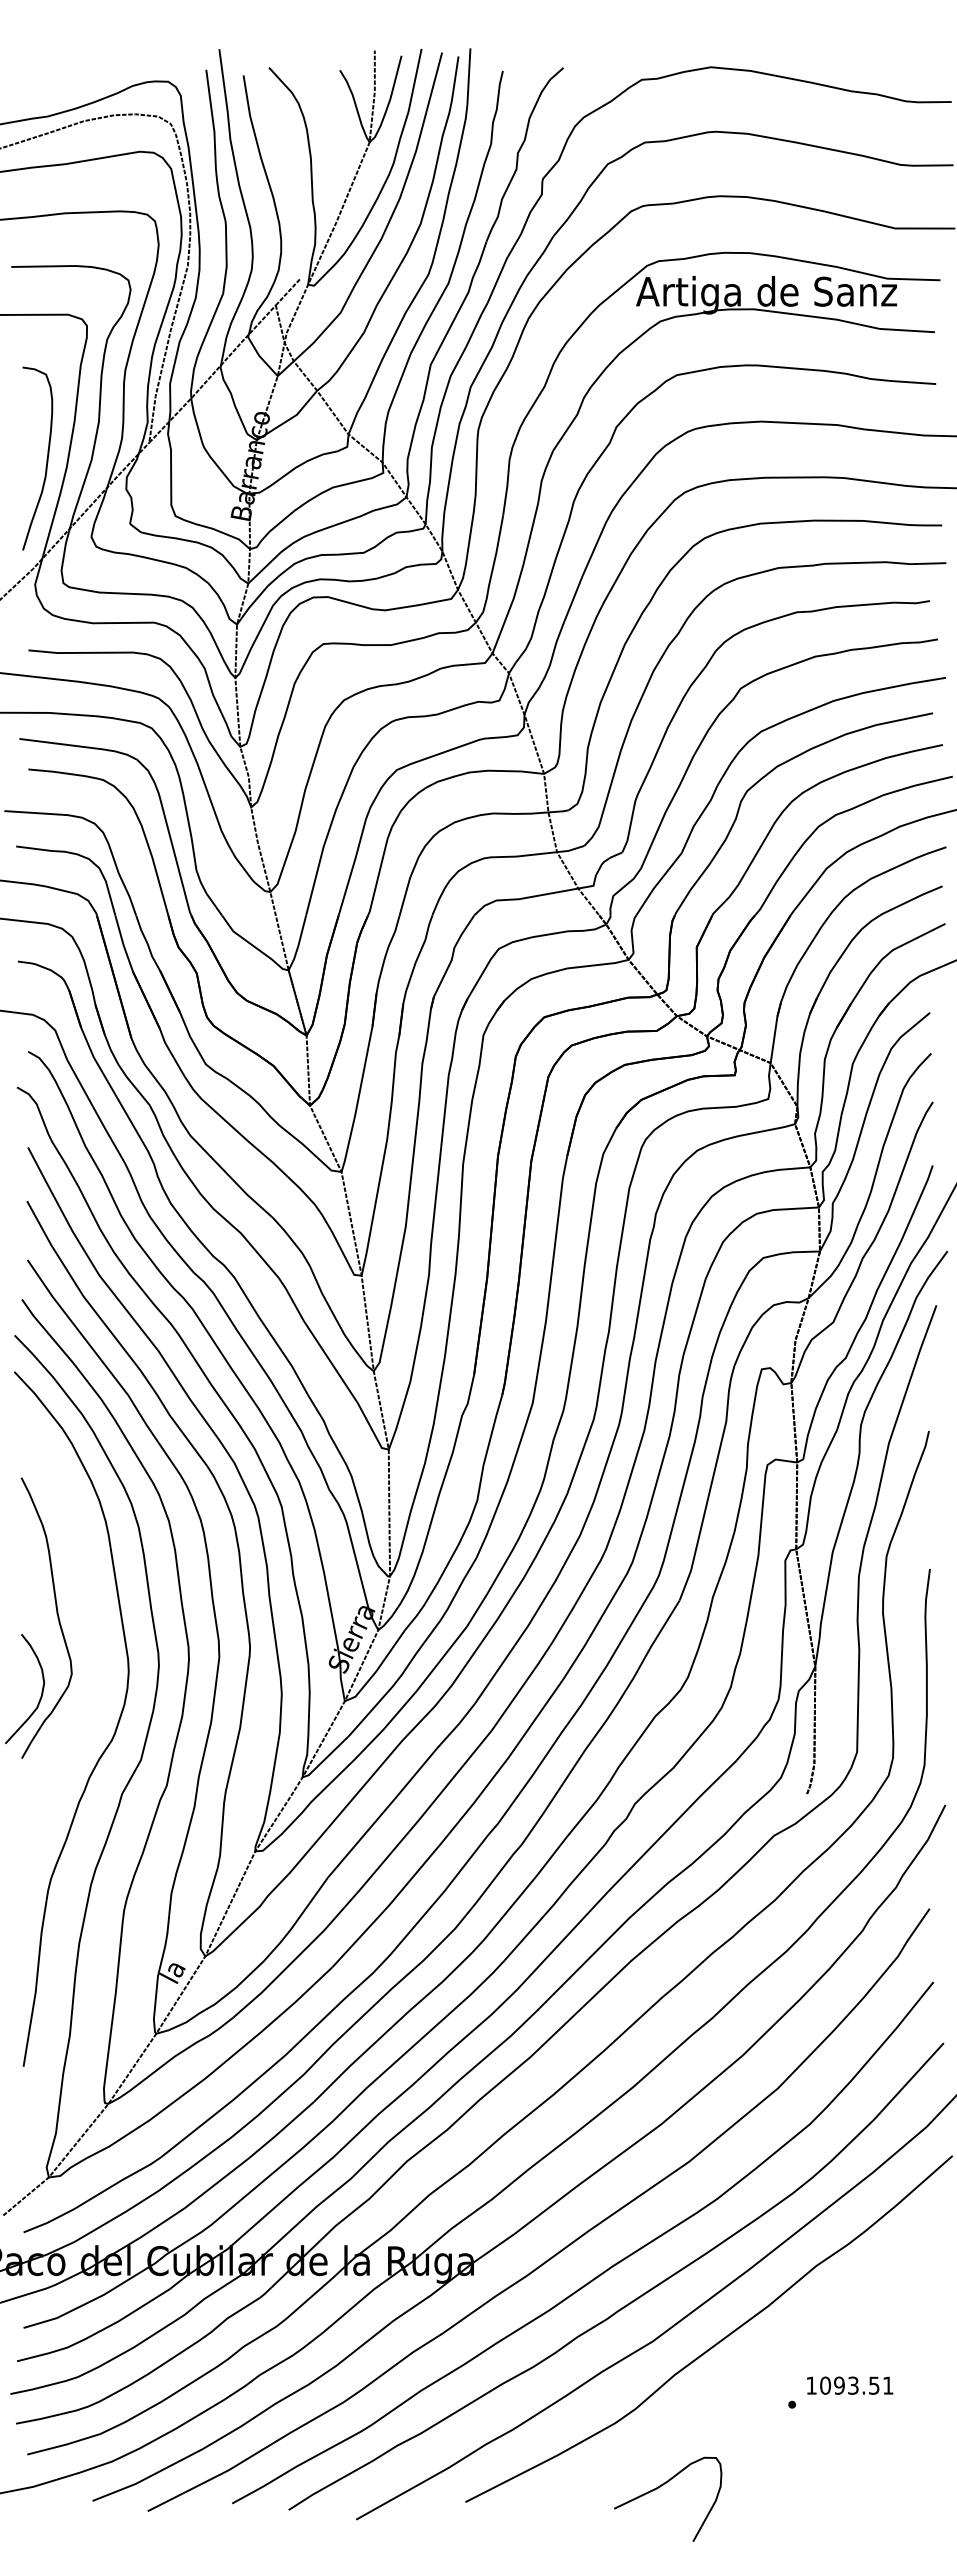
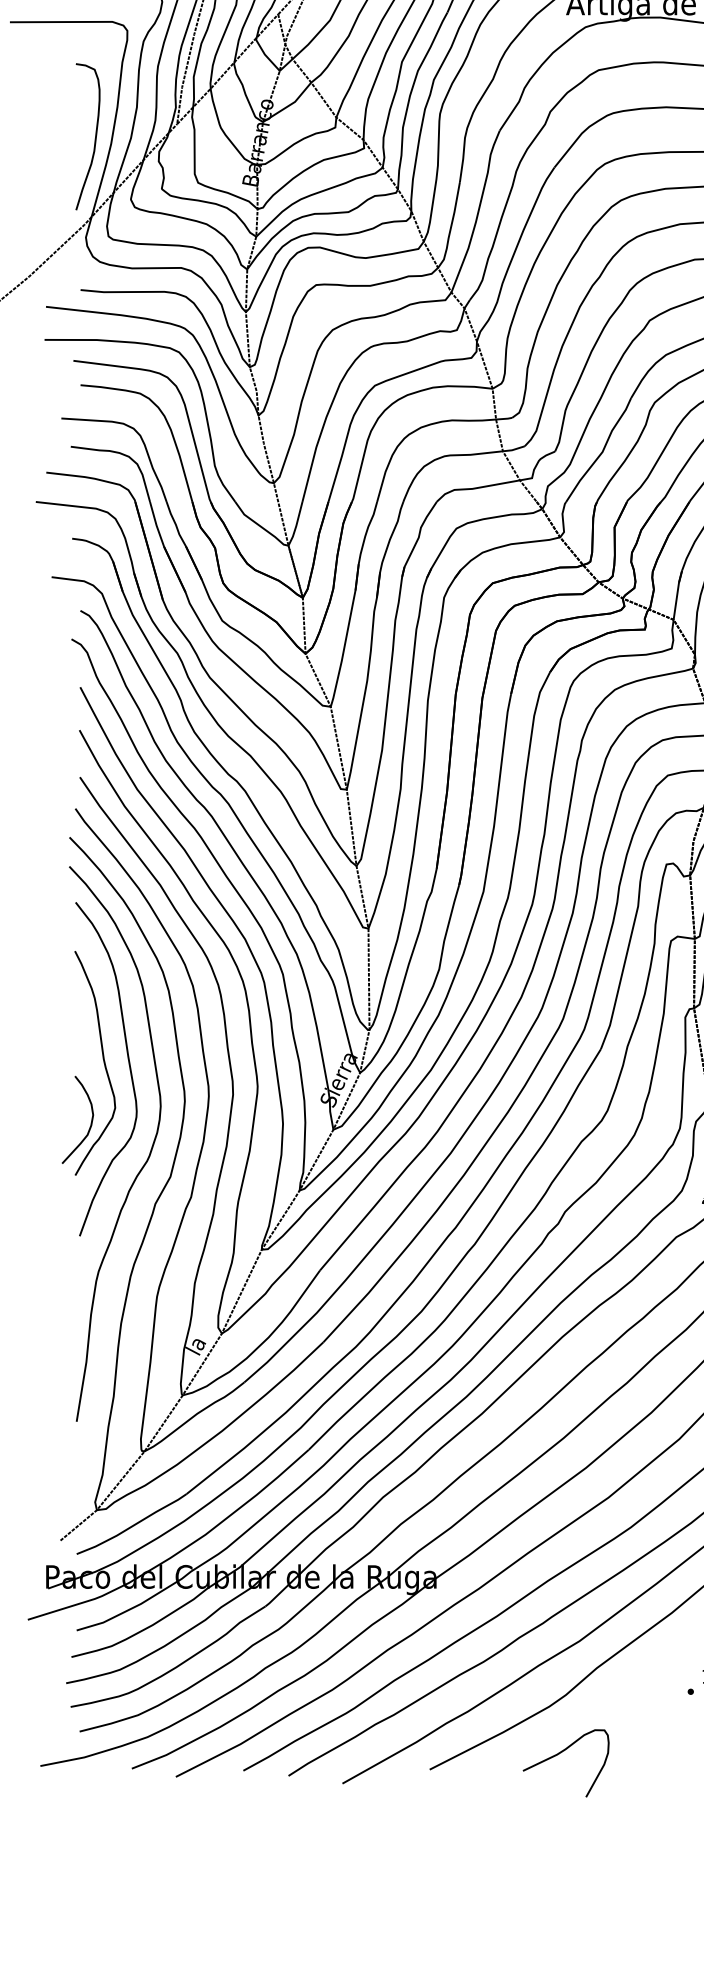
curve: (88, 1618) -> (128, 1063), added
curve: (660, 2487) -> (560, 1753), moved

